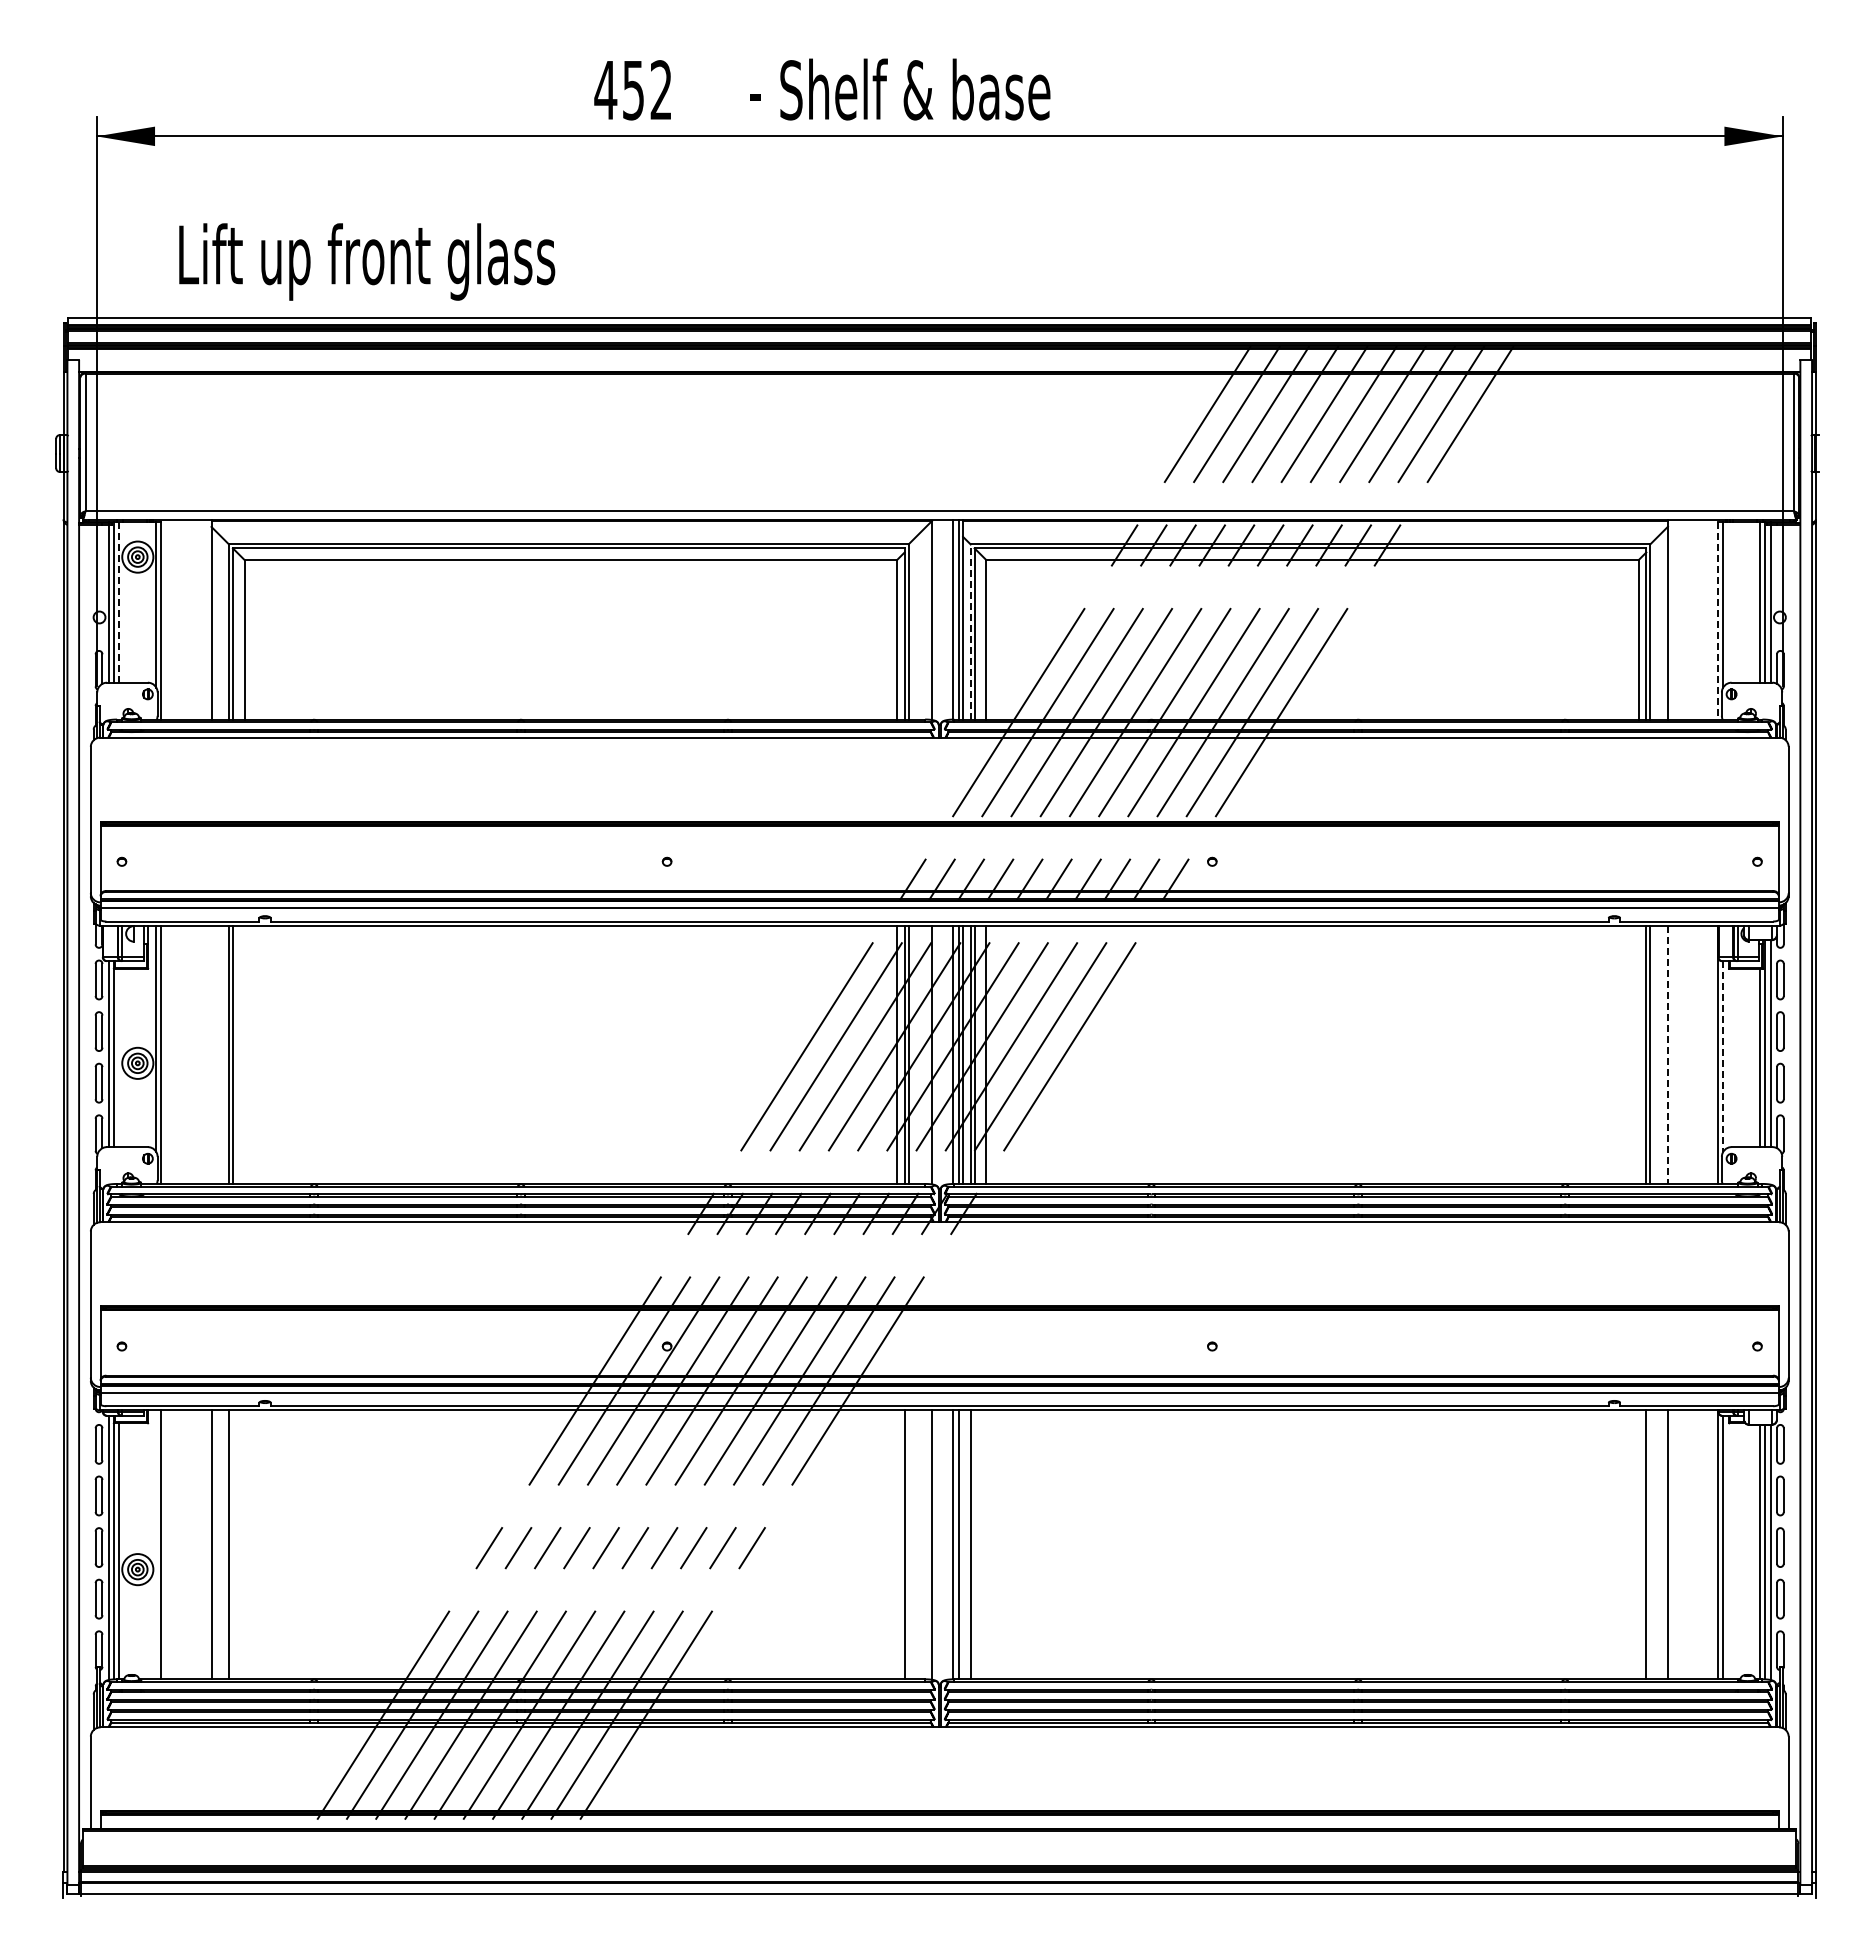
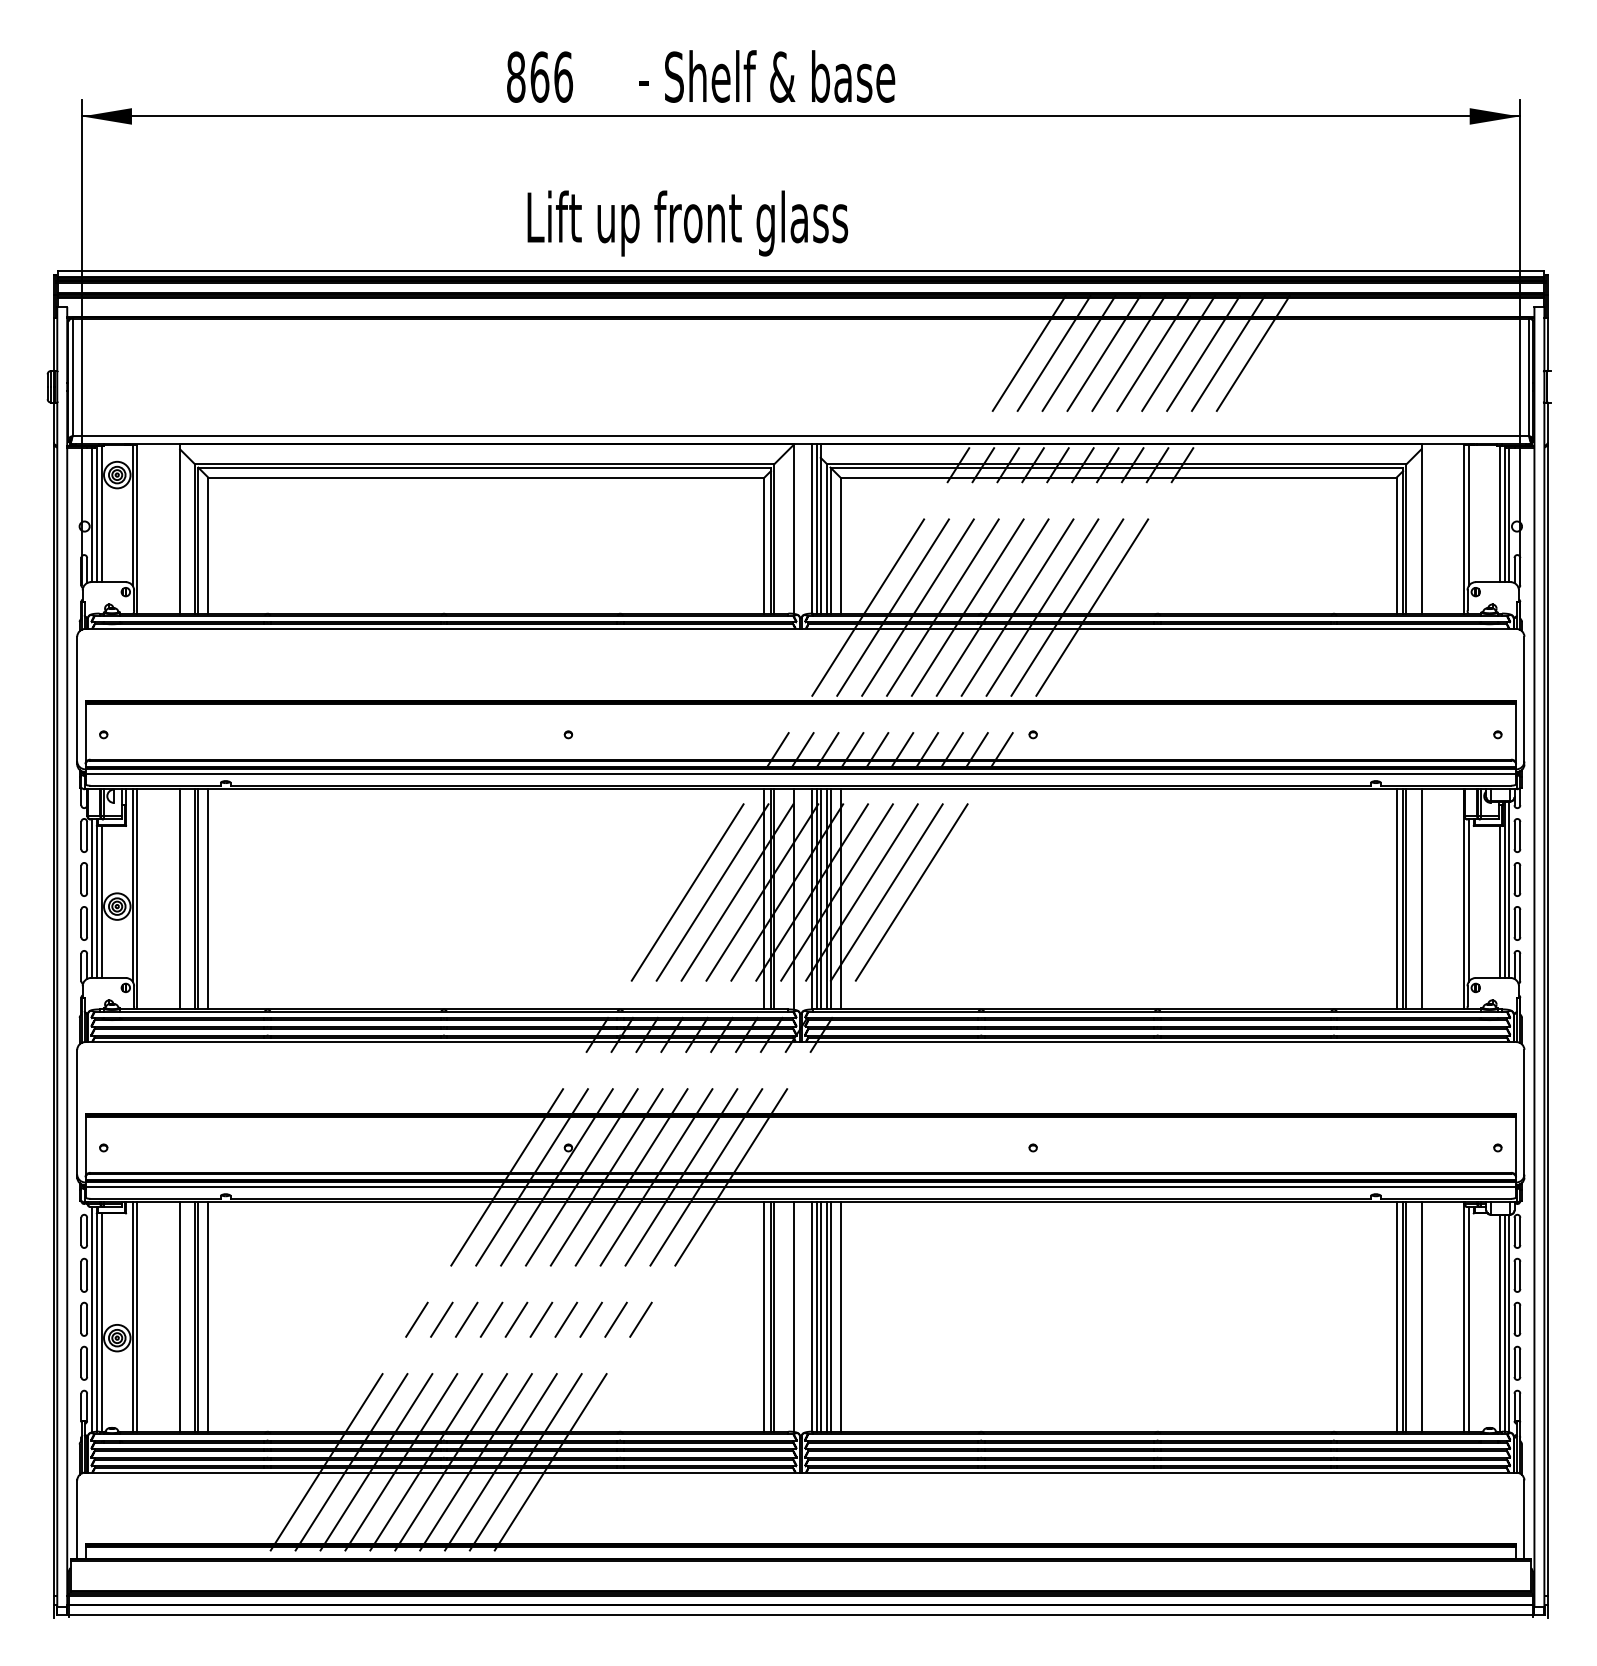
text: (633, 90) -> (539, 77), 452 -> 866
text: (367, 261) -> (688, 223), moved
line: (119, 602) -> (101, 513), dashed -> solid
line: (1718, 620) -> (1464, 529), dashed -> solid
line: (970, 632) -> (827, 539), dashed -> solid
line: (211, 1054) -> (180, 899), added
line: (244, 1054) -> (208, 899), added
line: (1638, 1054) -> (1396, 899), added
line: (1667, 1055) -> (1421, 899), dashed -> solid
line: (119, 1057) -> (101, 901), added
line: (1723, 1057) -> (1468, 901), dashed -> solid
line: (156, 1544) -> (133, 1316), added
line: (232, 1544) -> (197, 1316), added
line: (244, 1544) -> (208, 1316), added
line: (897, 1544) -> (764, 1316), added
line: (908, 1544) -> (774, 1316), added
line: (963, 1544) -> (821, 1316), added
line: (974, 1544) -> (830, 1316), added
line: (986, 1544) -> (840, 1316), added
line: (1638, 1544) -> (1396, 1316), added
line: (1650, 1544) -> (1406, 1316), added

